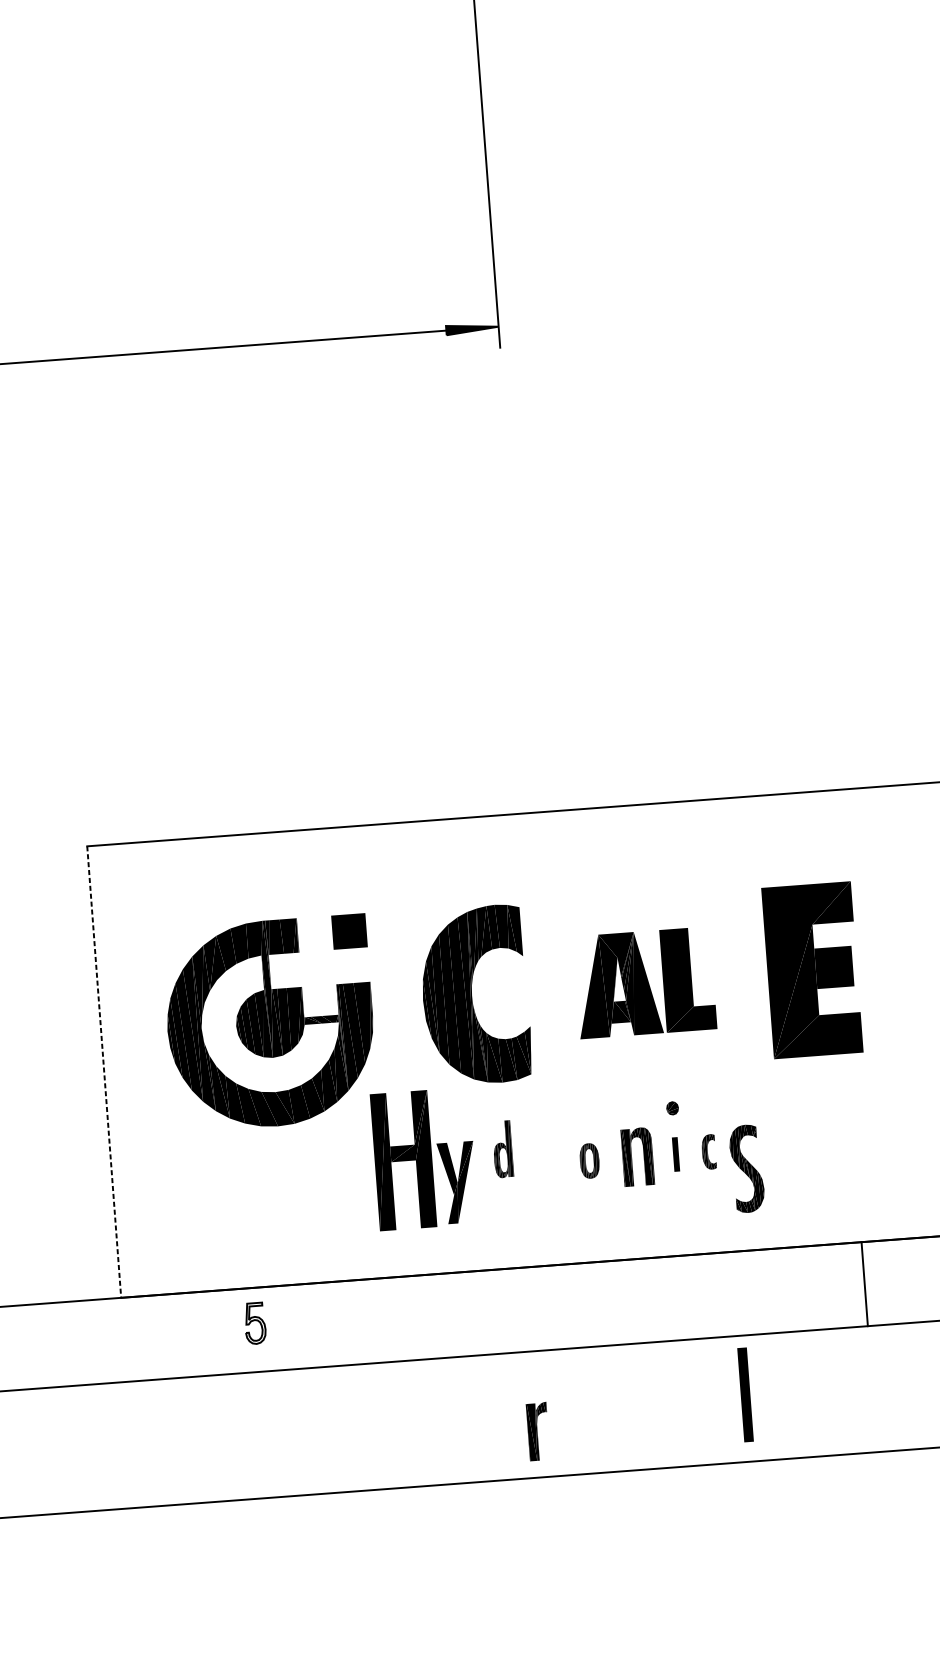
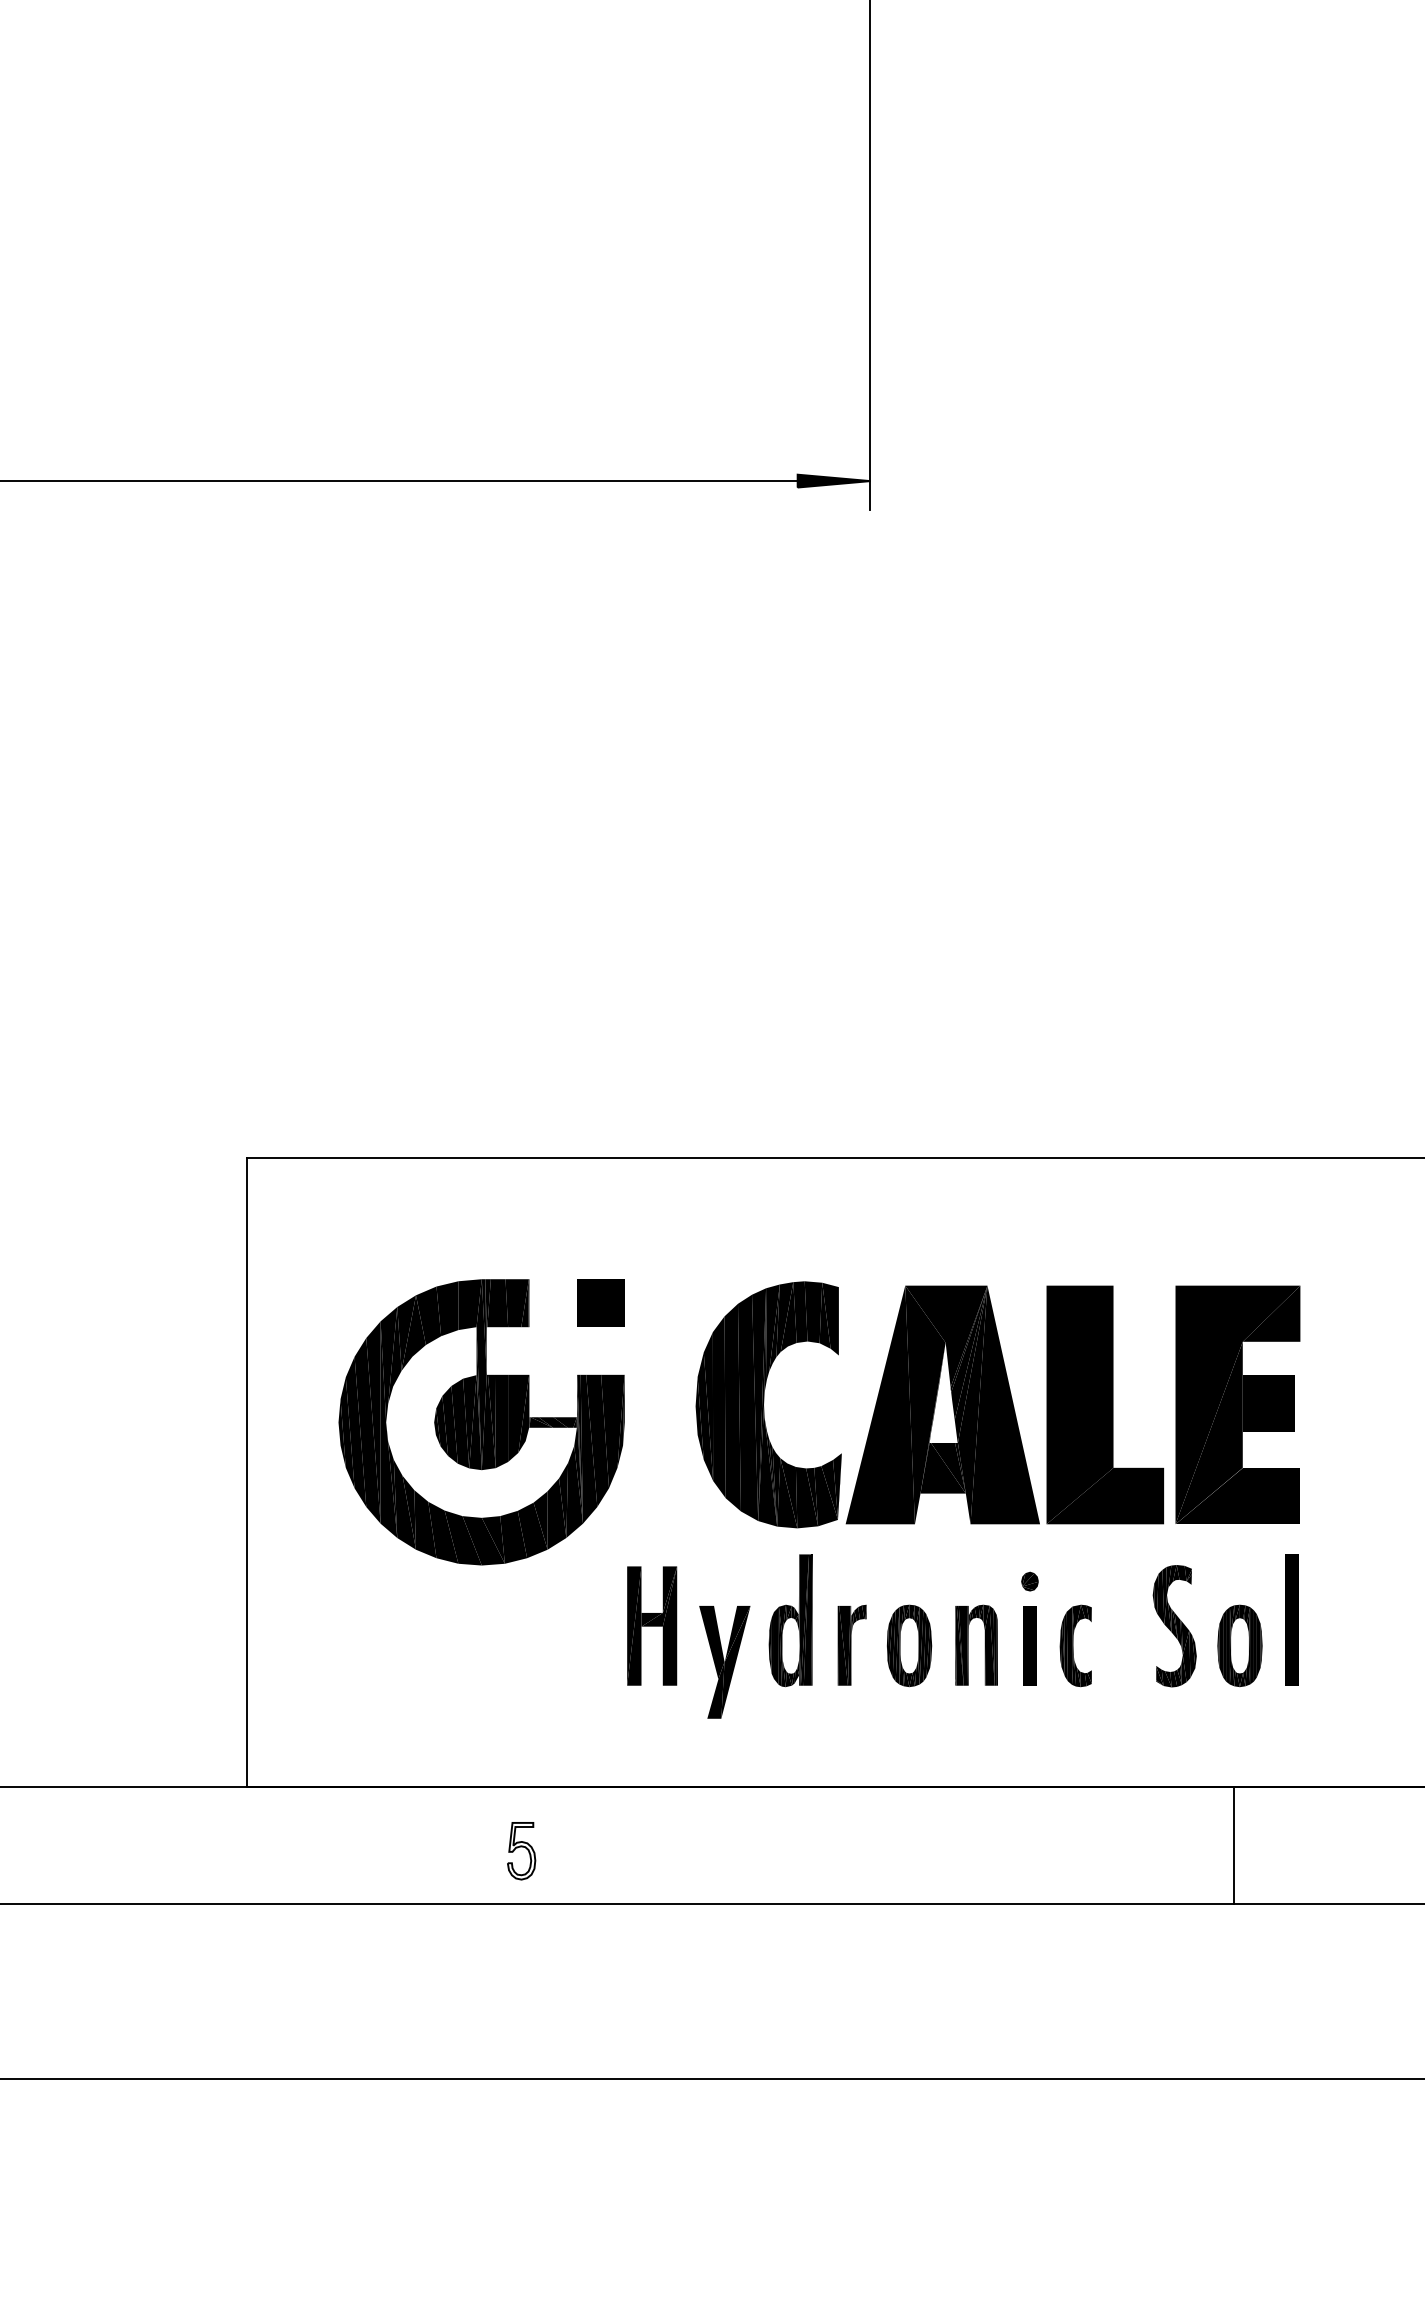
part: (644, 982) -> (1004, 1404), size x1.67
line: (104, 1072) -> (246, 1472), dashed -> solid
part: (826, 1142) -> (1239, 1645), added
part: (502, 1149) -> (790, 1620), size x1.67
part: (708, 1151) -> (1075, 1645), size x1.67
part: (675, 1154) -> (1029, 1645), size x1.67
part: (403, 1160) -> (652, 1625), size x0.62
part: (589, 1160) -> (909, 1645), size x1.67
part: (746, 1169) -> (1174, 1626), moved
line: (864, 1283) -> (1233, 1844), moved
part: (255, 1323) -> (521, 1851), moved
part: (745, 1394) -> (1291, 1619), moved
part: (537, 1431) -> (851, 1644), moved

